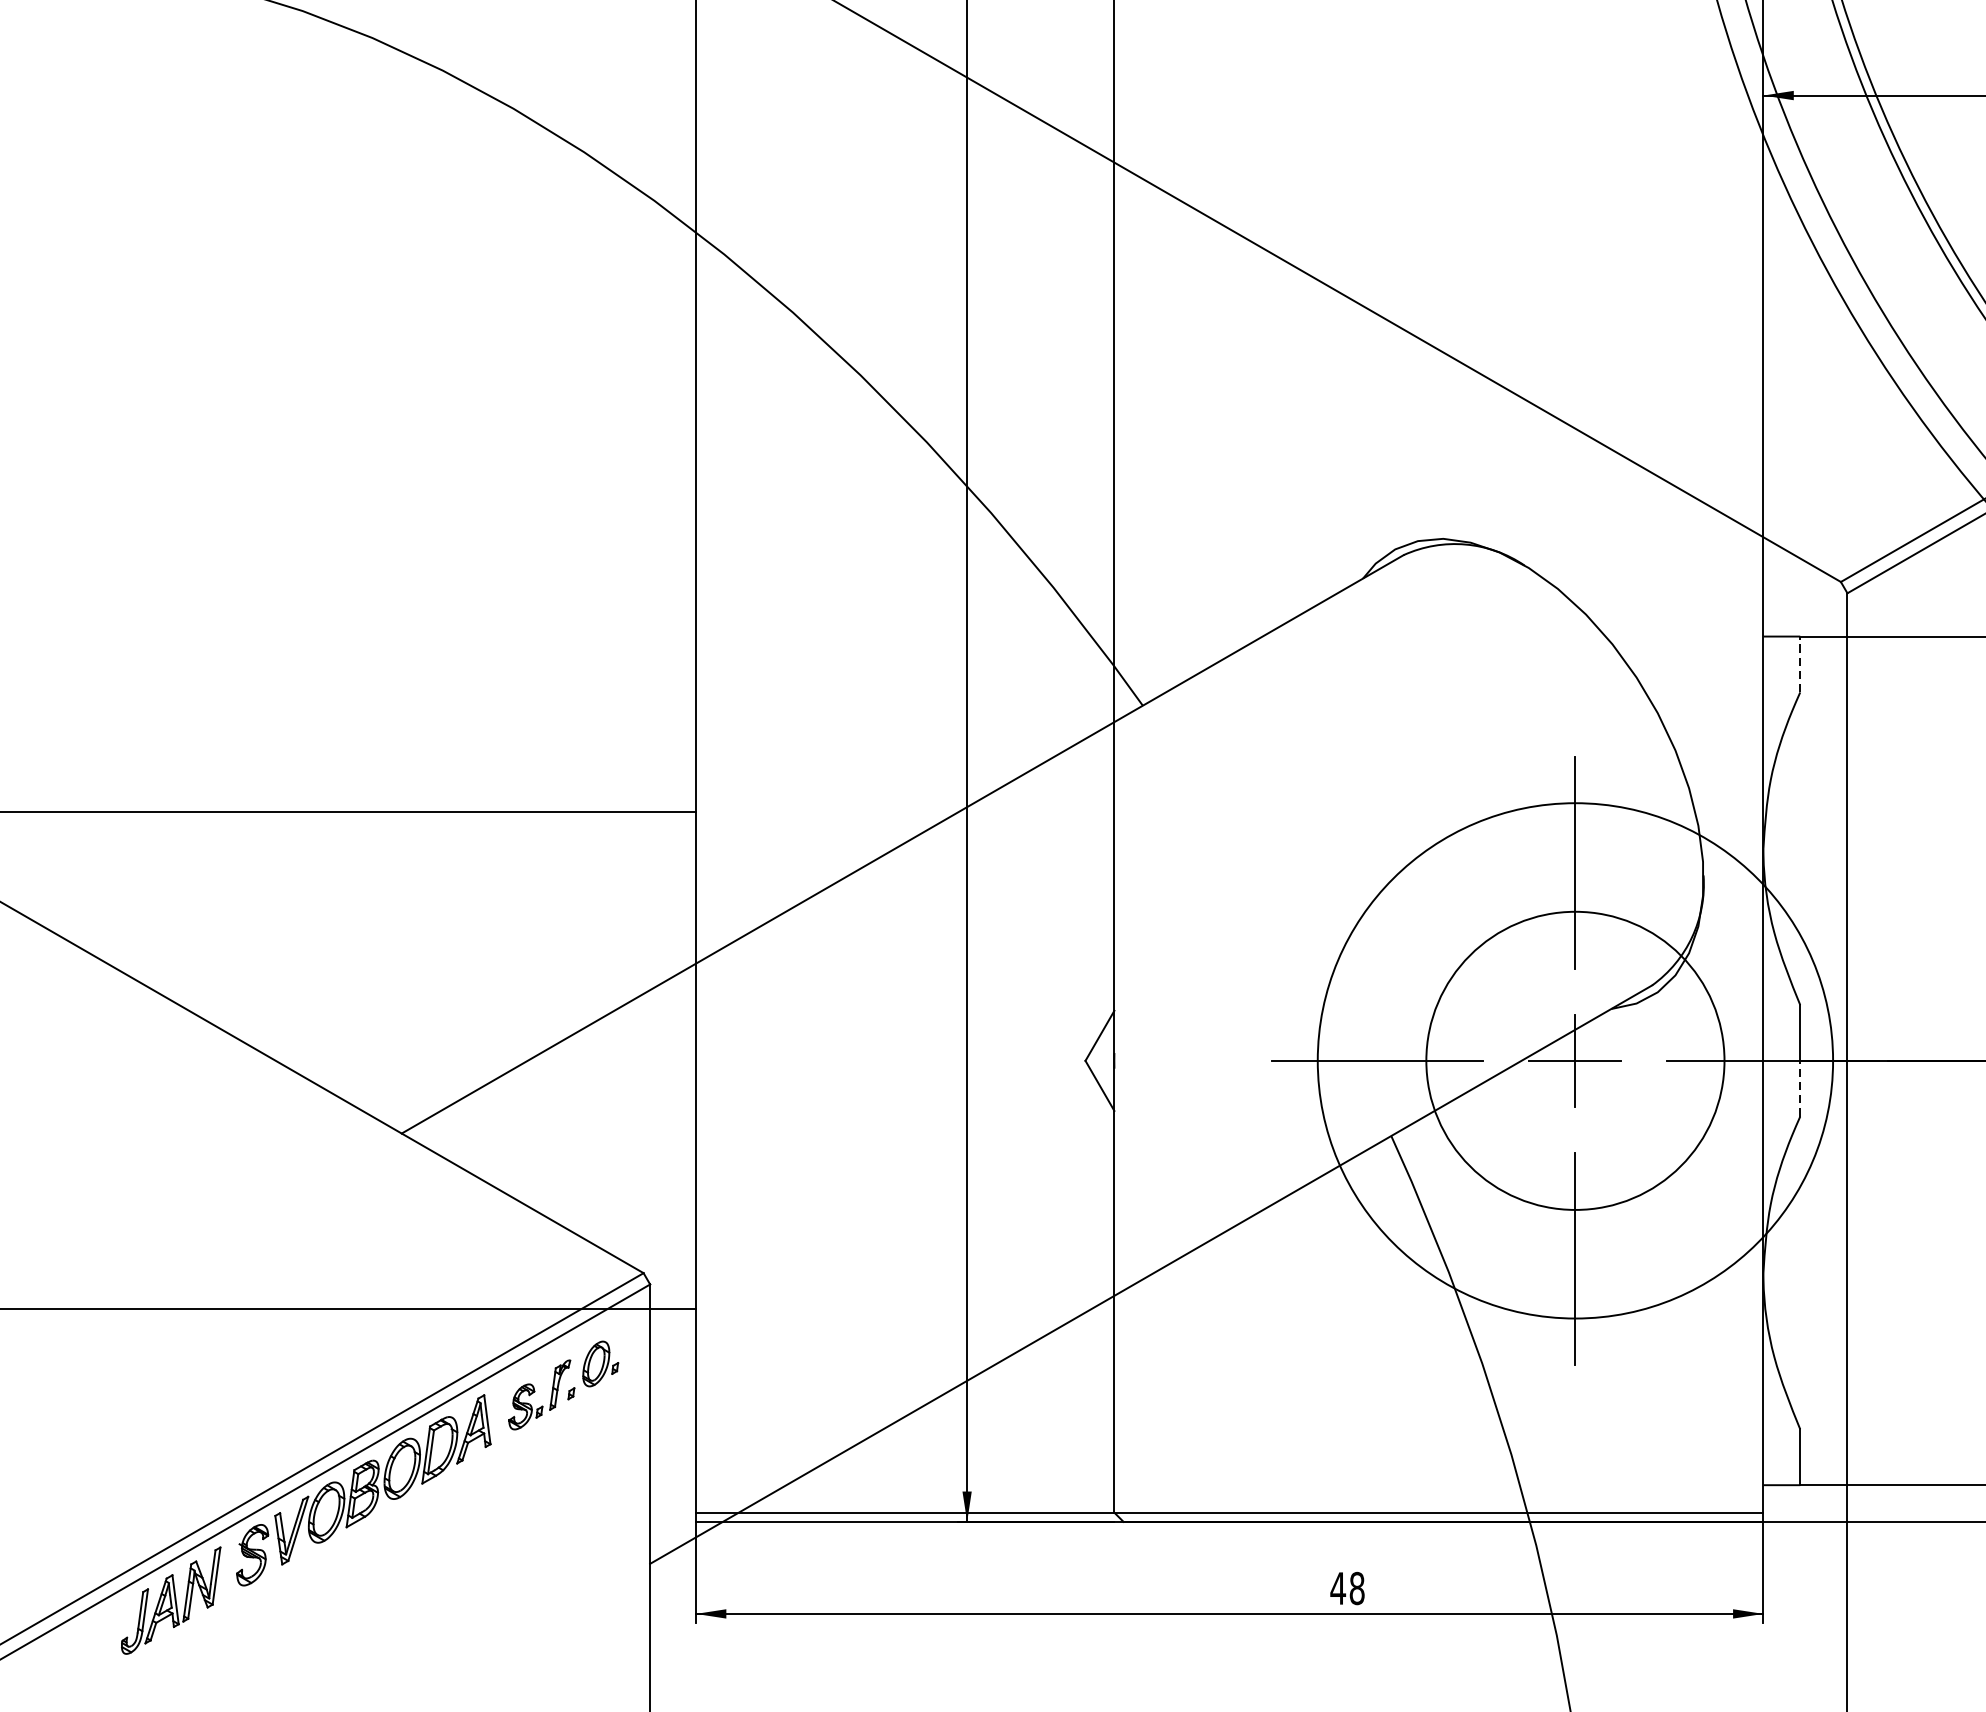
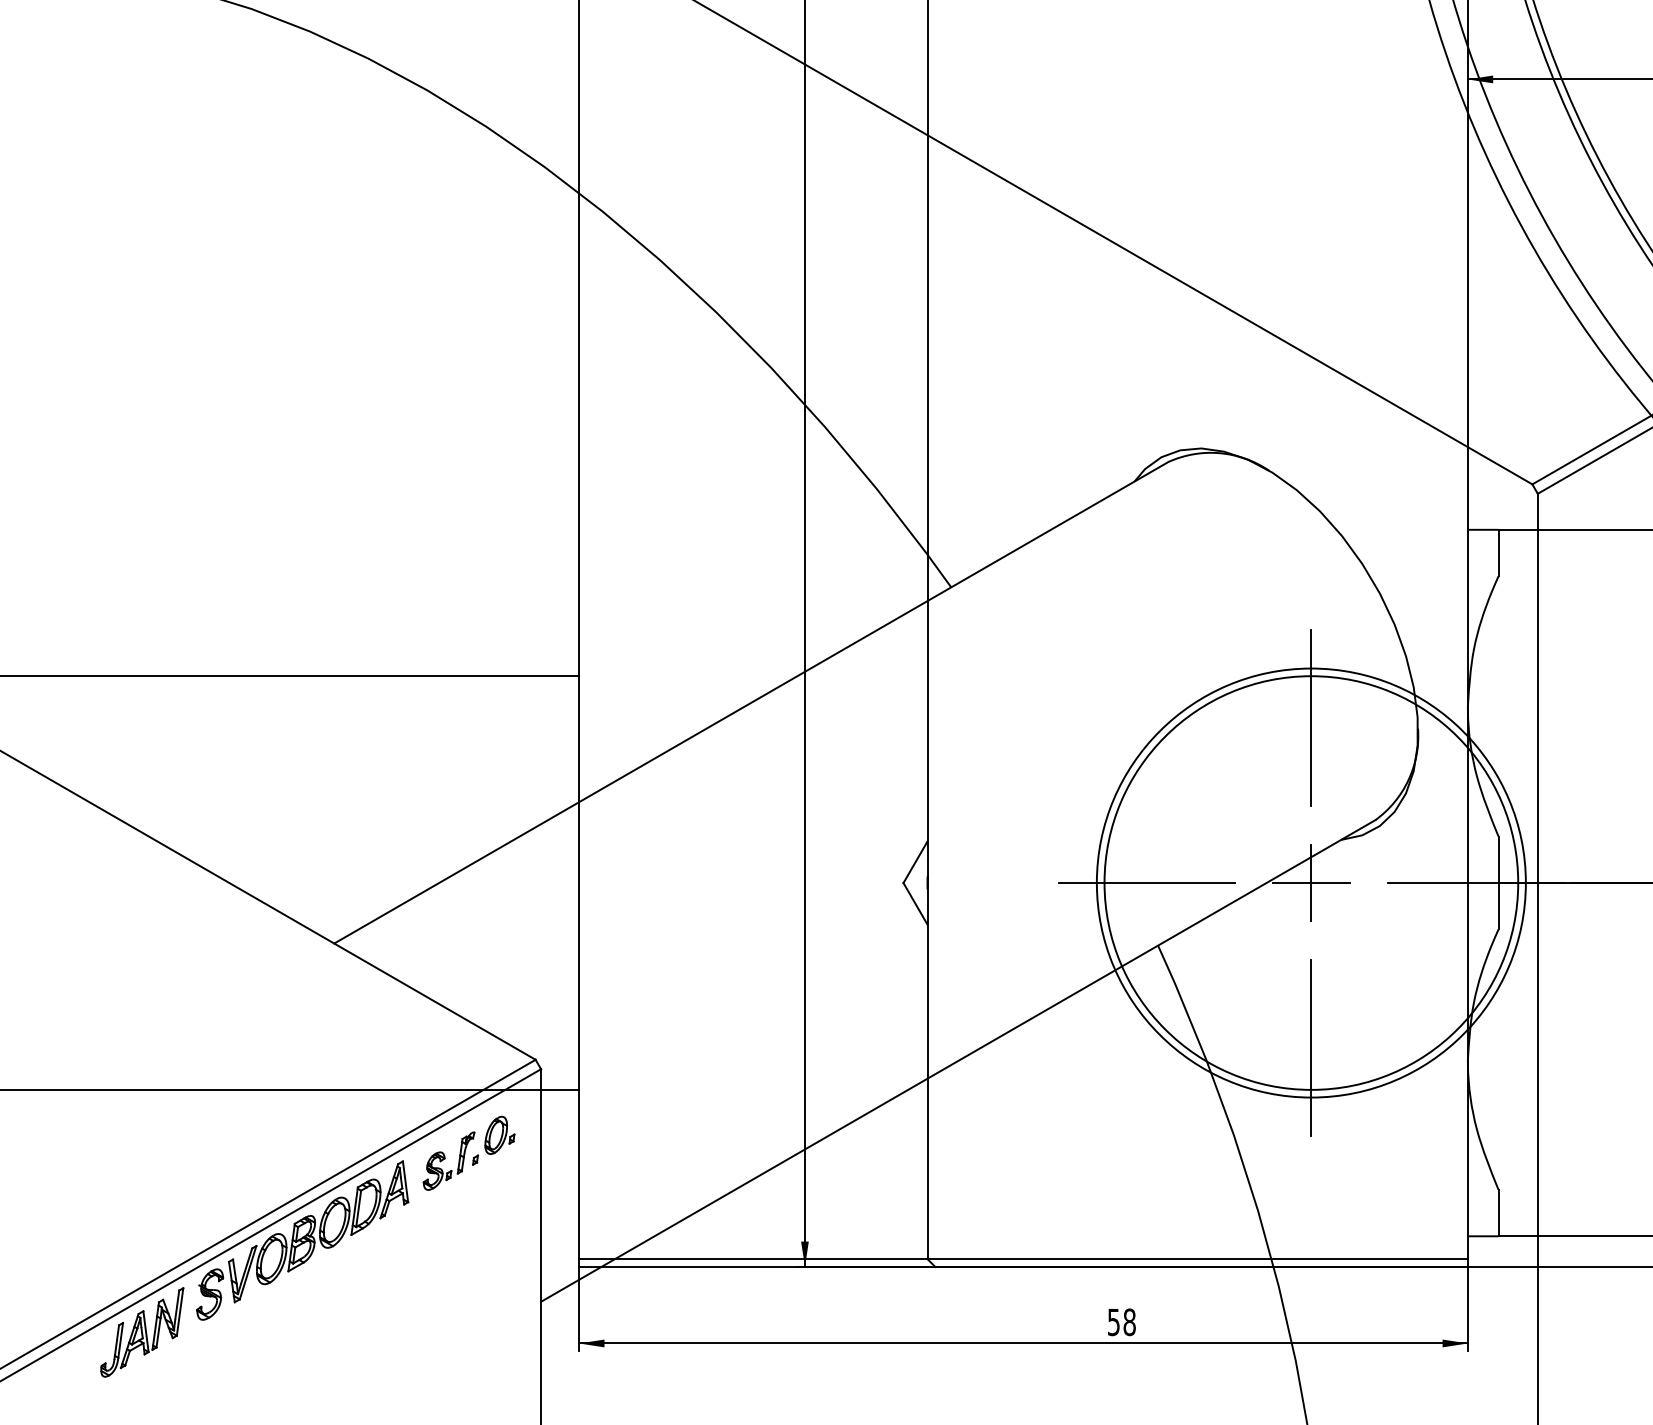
line: (1800, 663) -> (1498, 552), dashed -> solid
circle: (1575, 1060) -> (1311, 882), size x1.67
line: (1800, 1087) -> (1498, 905), dashed -> solid
text: (1337, 1588) -> (1113, 1322), 48 -> 58

